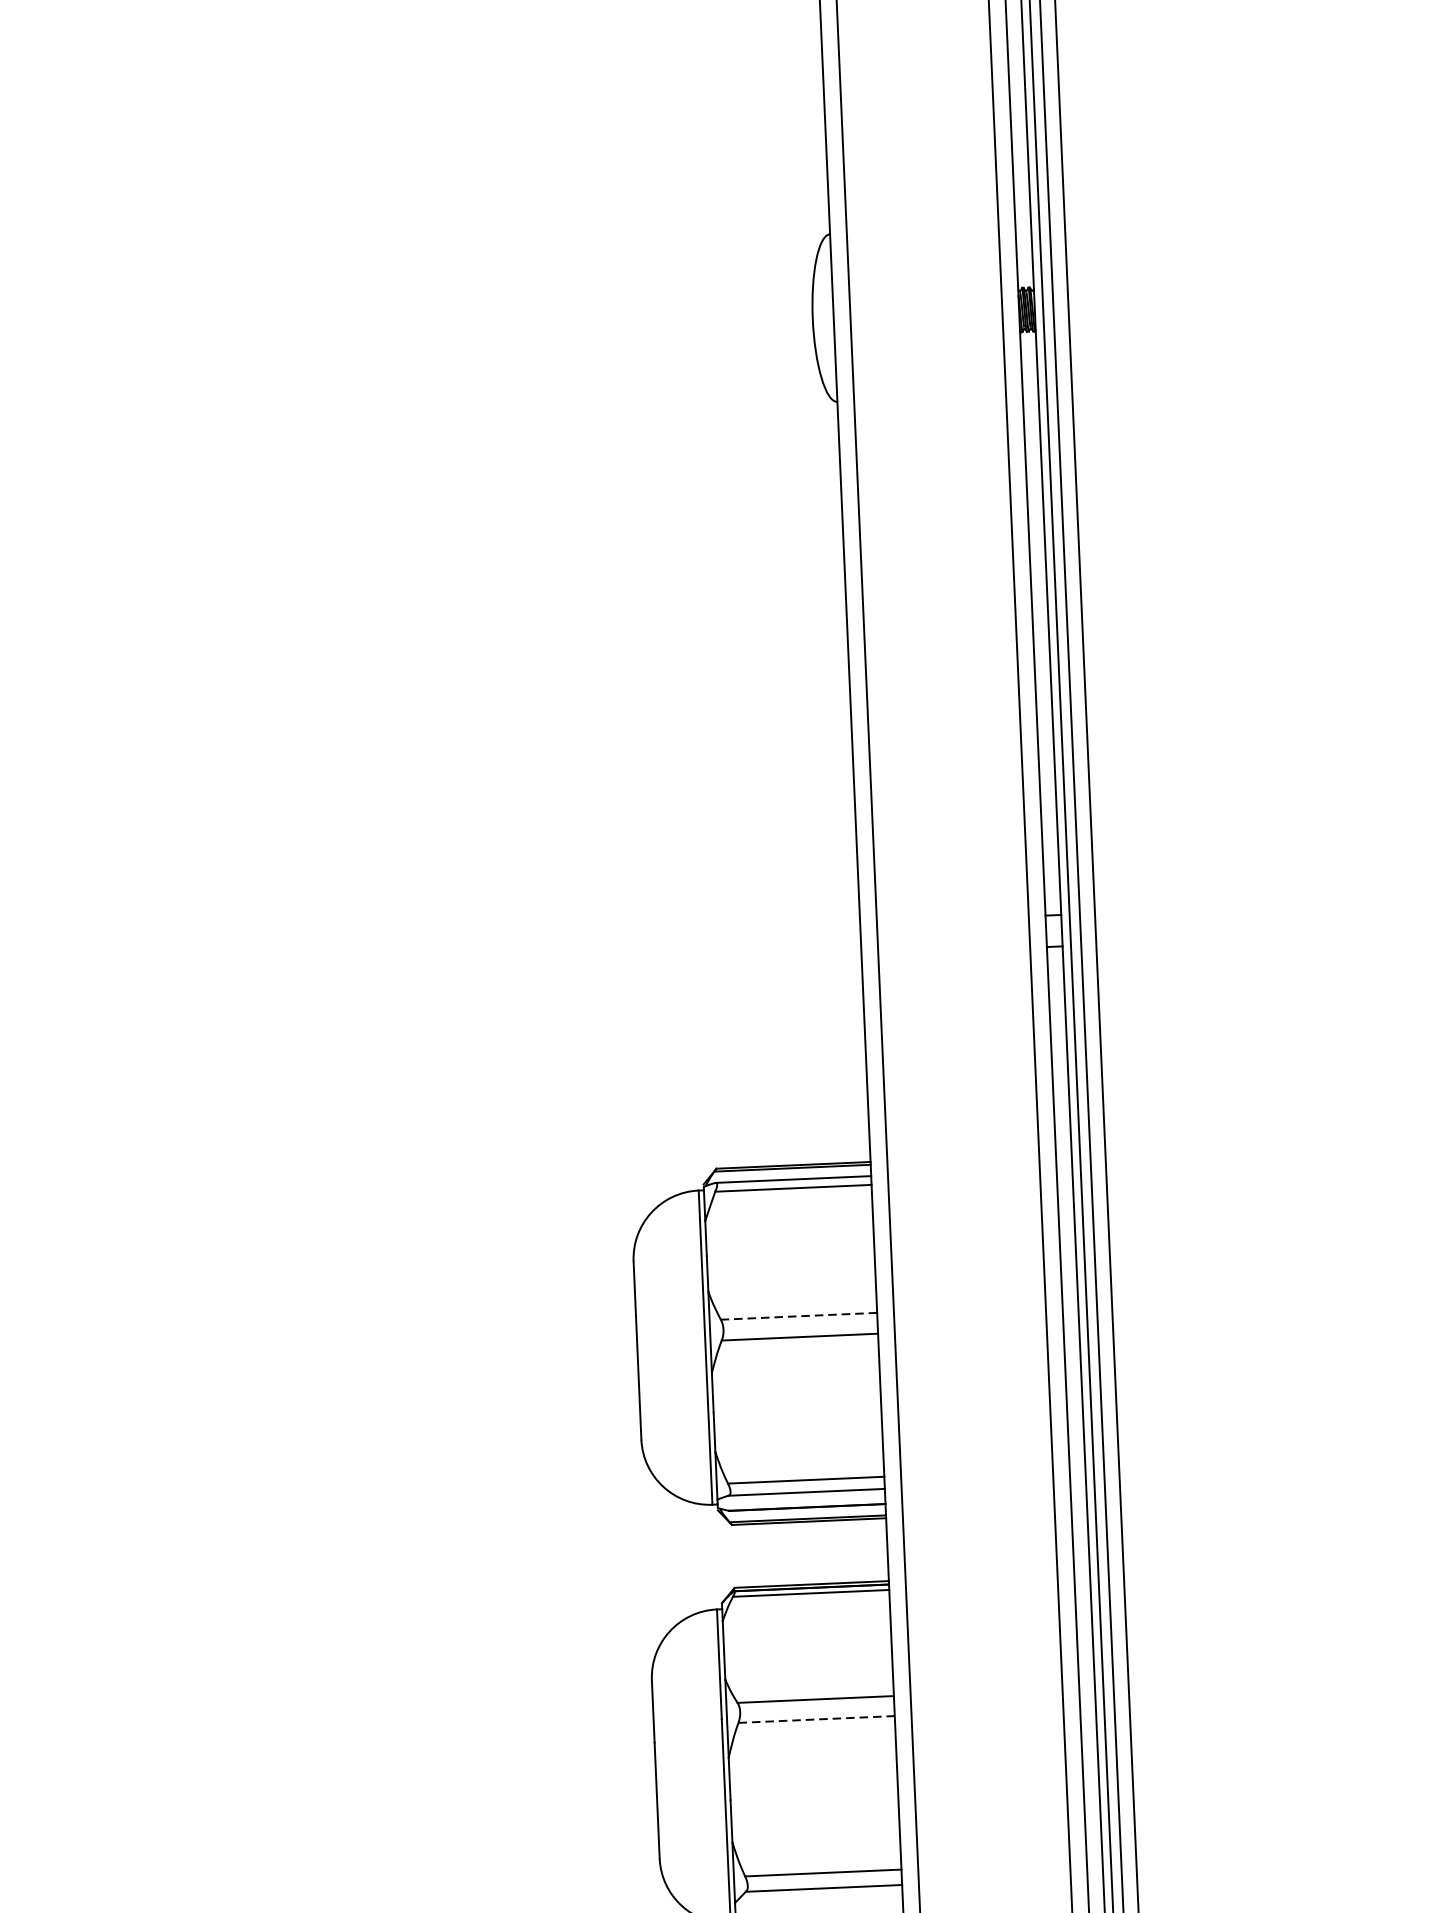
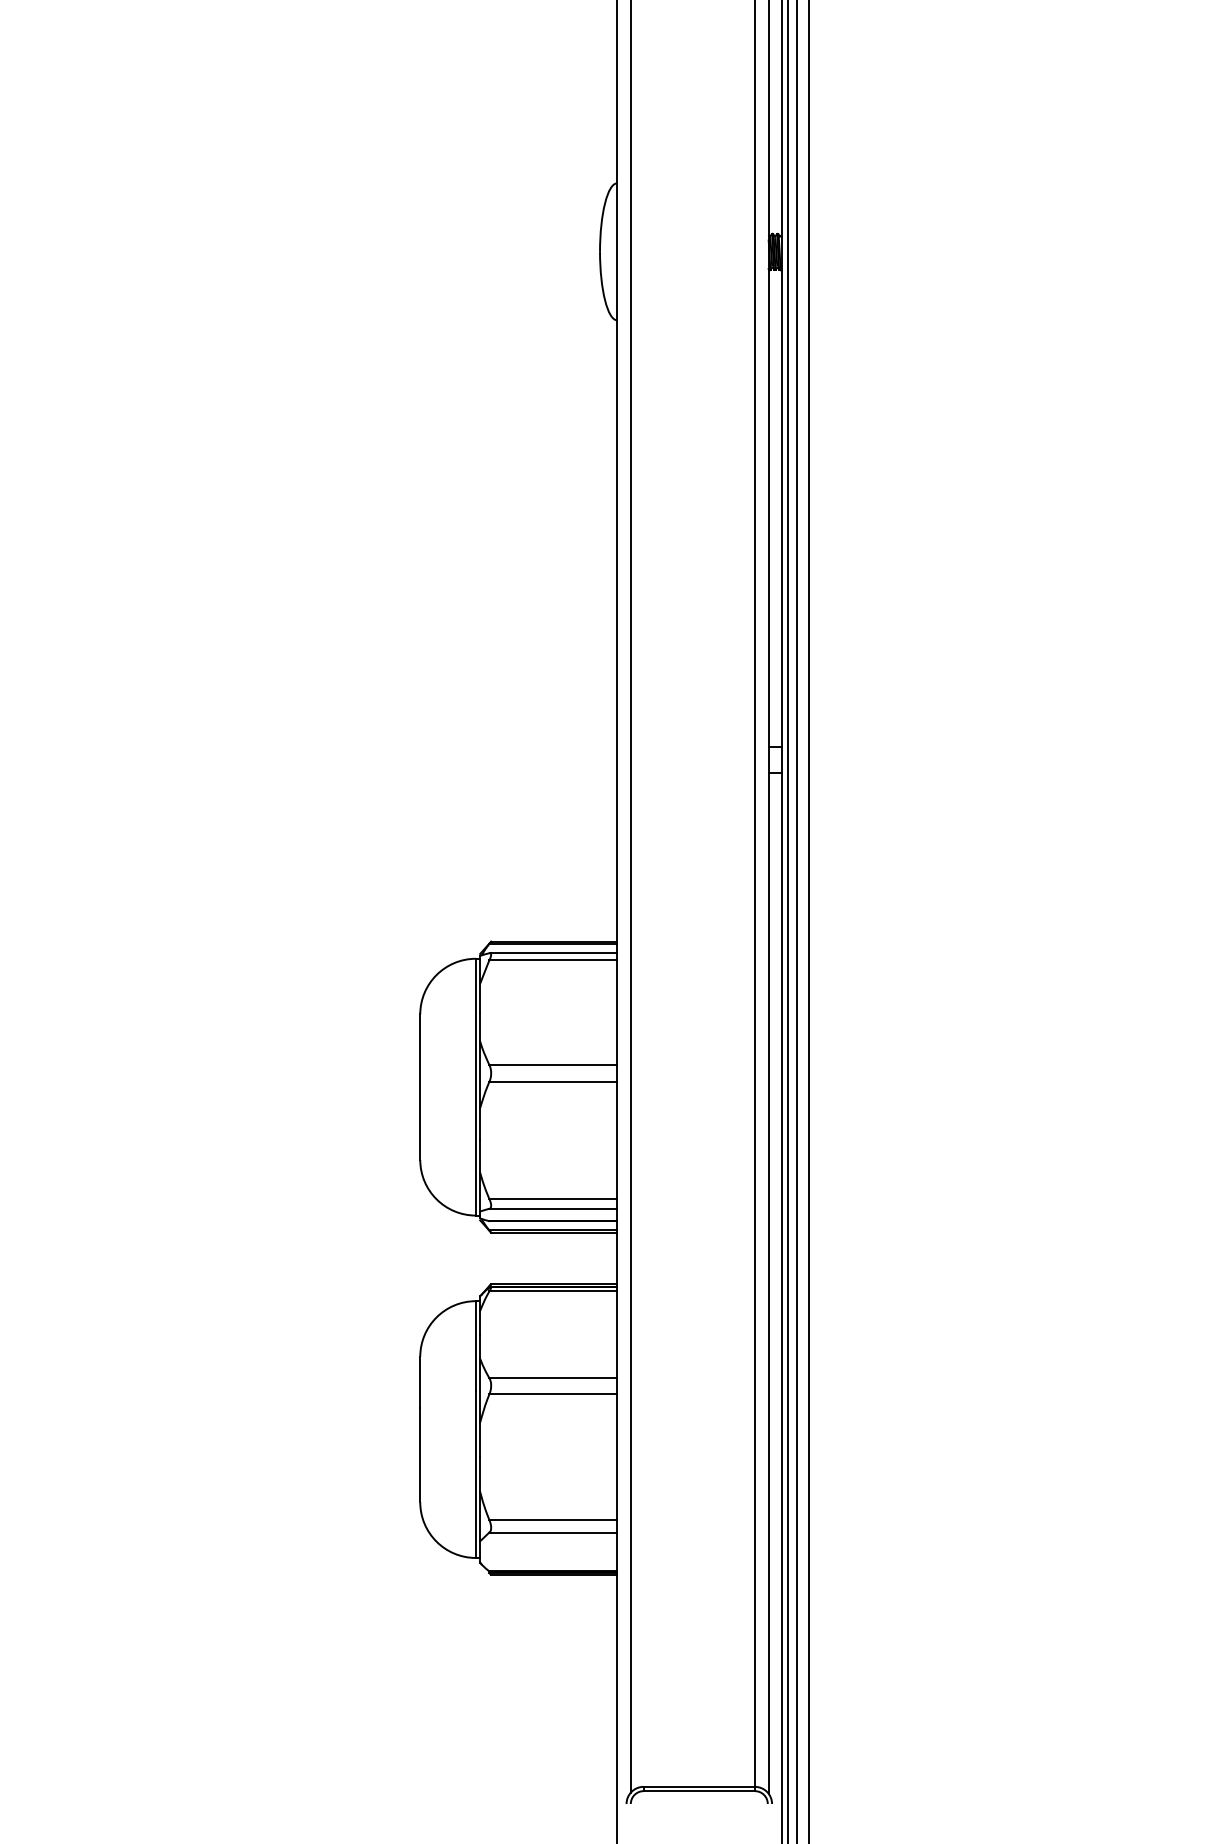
line: (799, 1315) -> (553, 1064), dashed -> solid
line: (816, 1719) -> (553, 1394), dashed -> solid

